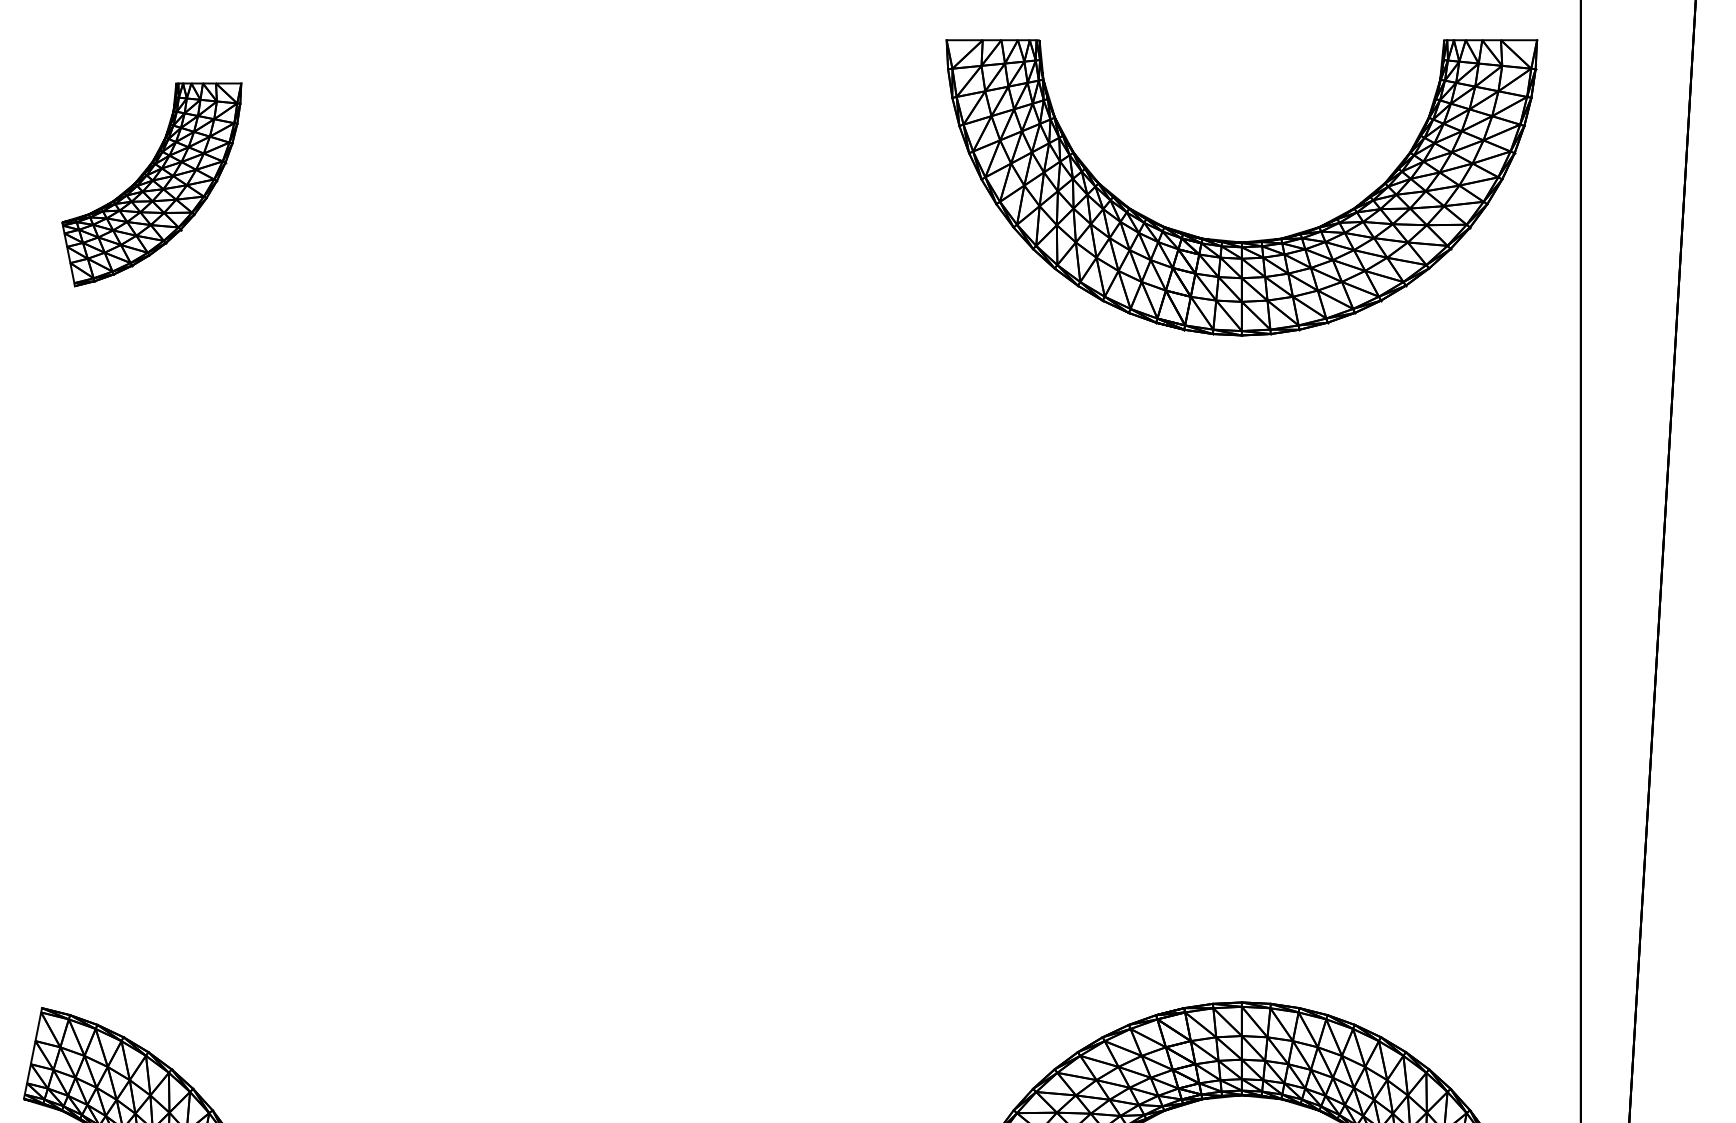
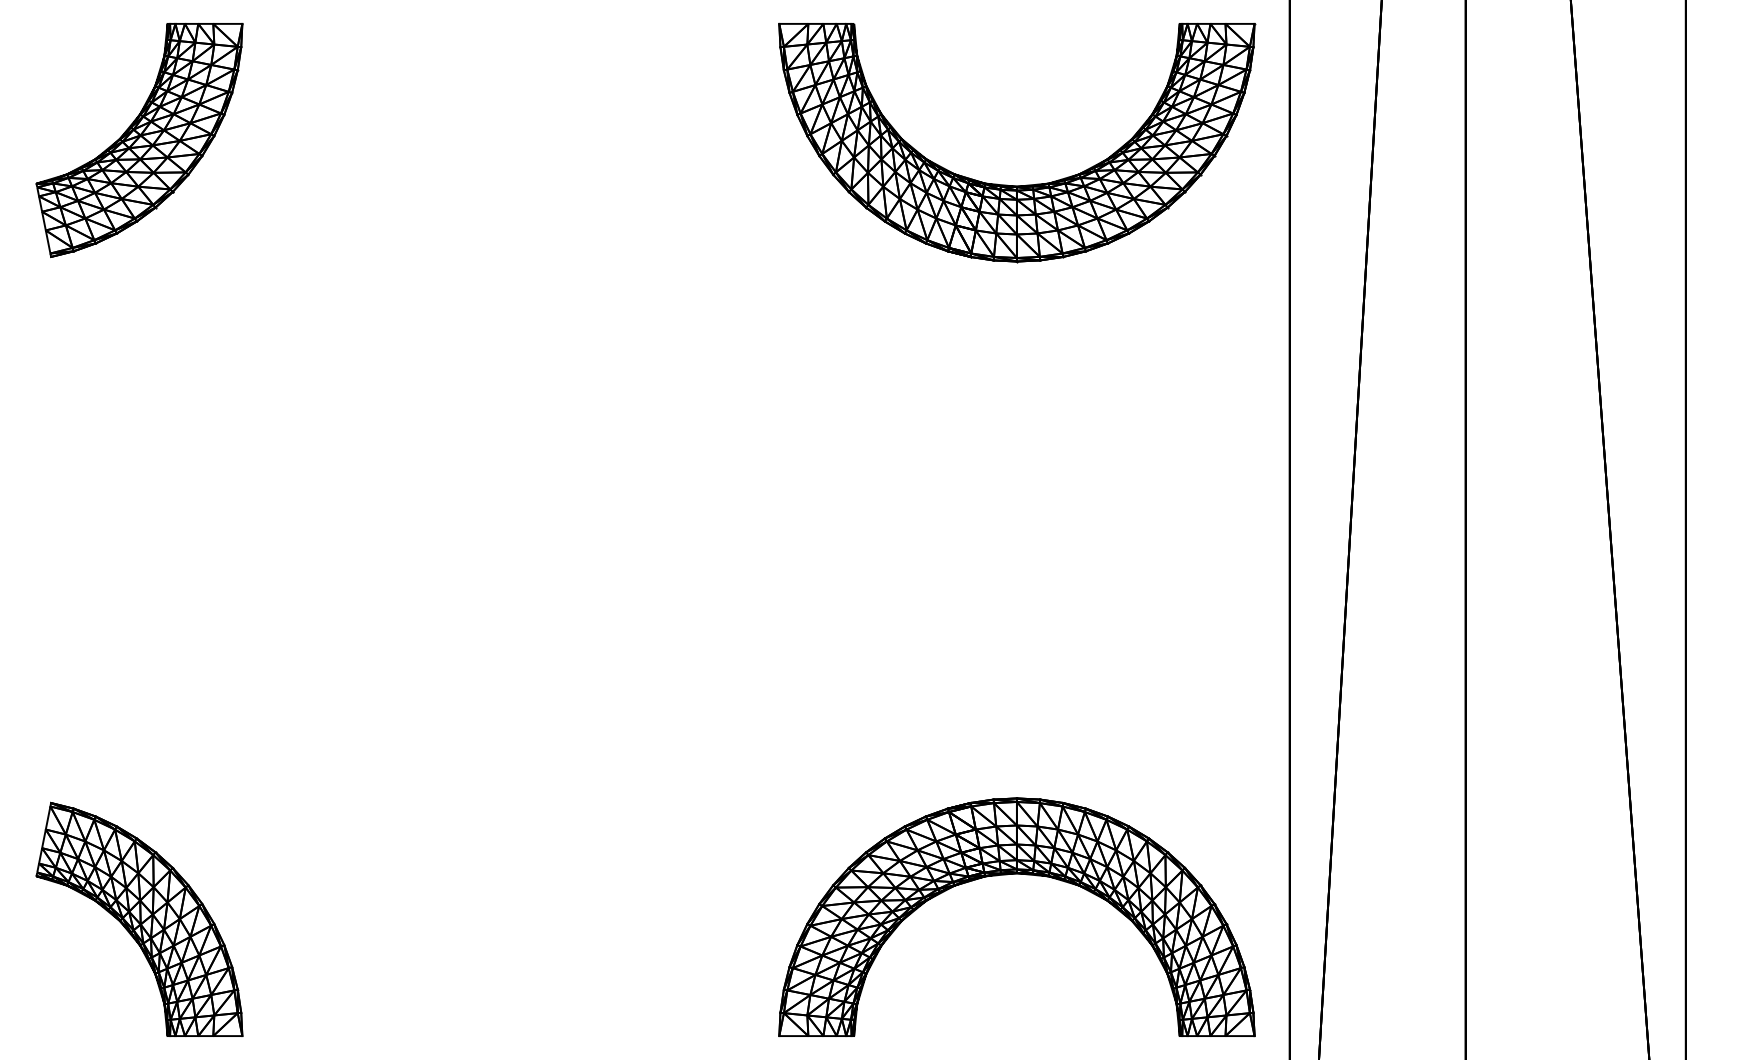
part: (151, 183) -> (139, 139), size x1.43

